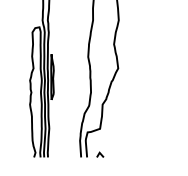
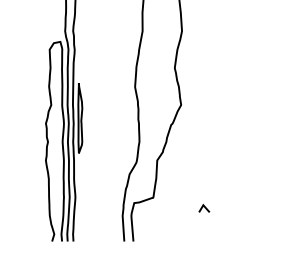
line: (100, 154) -> (204, 207), moved

